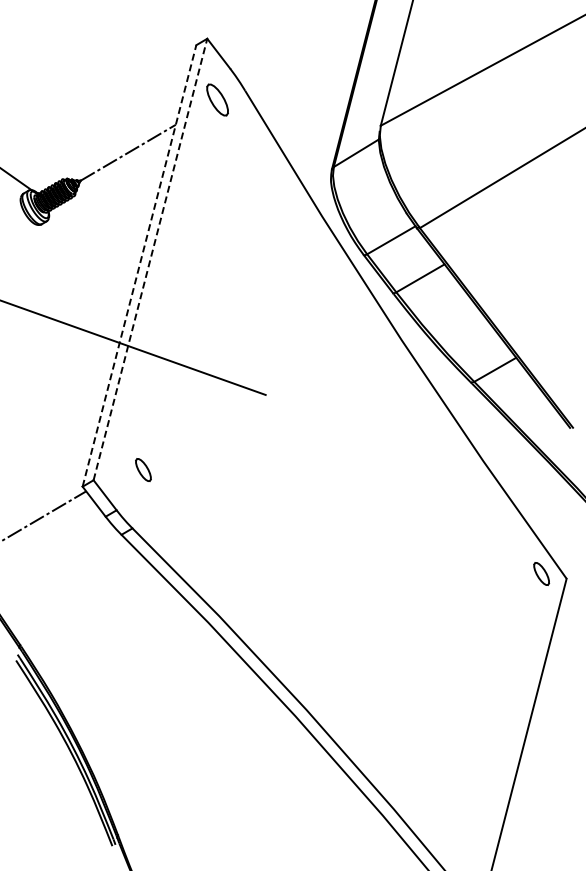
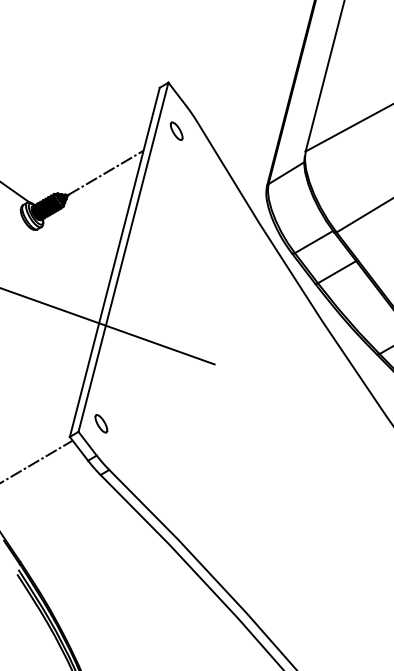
part: (217, 100) -> (176, 131), size x0.71
line: (150, 259) -> (123, 257), dashed -> solid
line: (139, 265) -> (114, 262), dashed -> solid
part: (143, 469) -> (101, 423), moved

